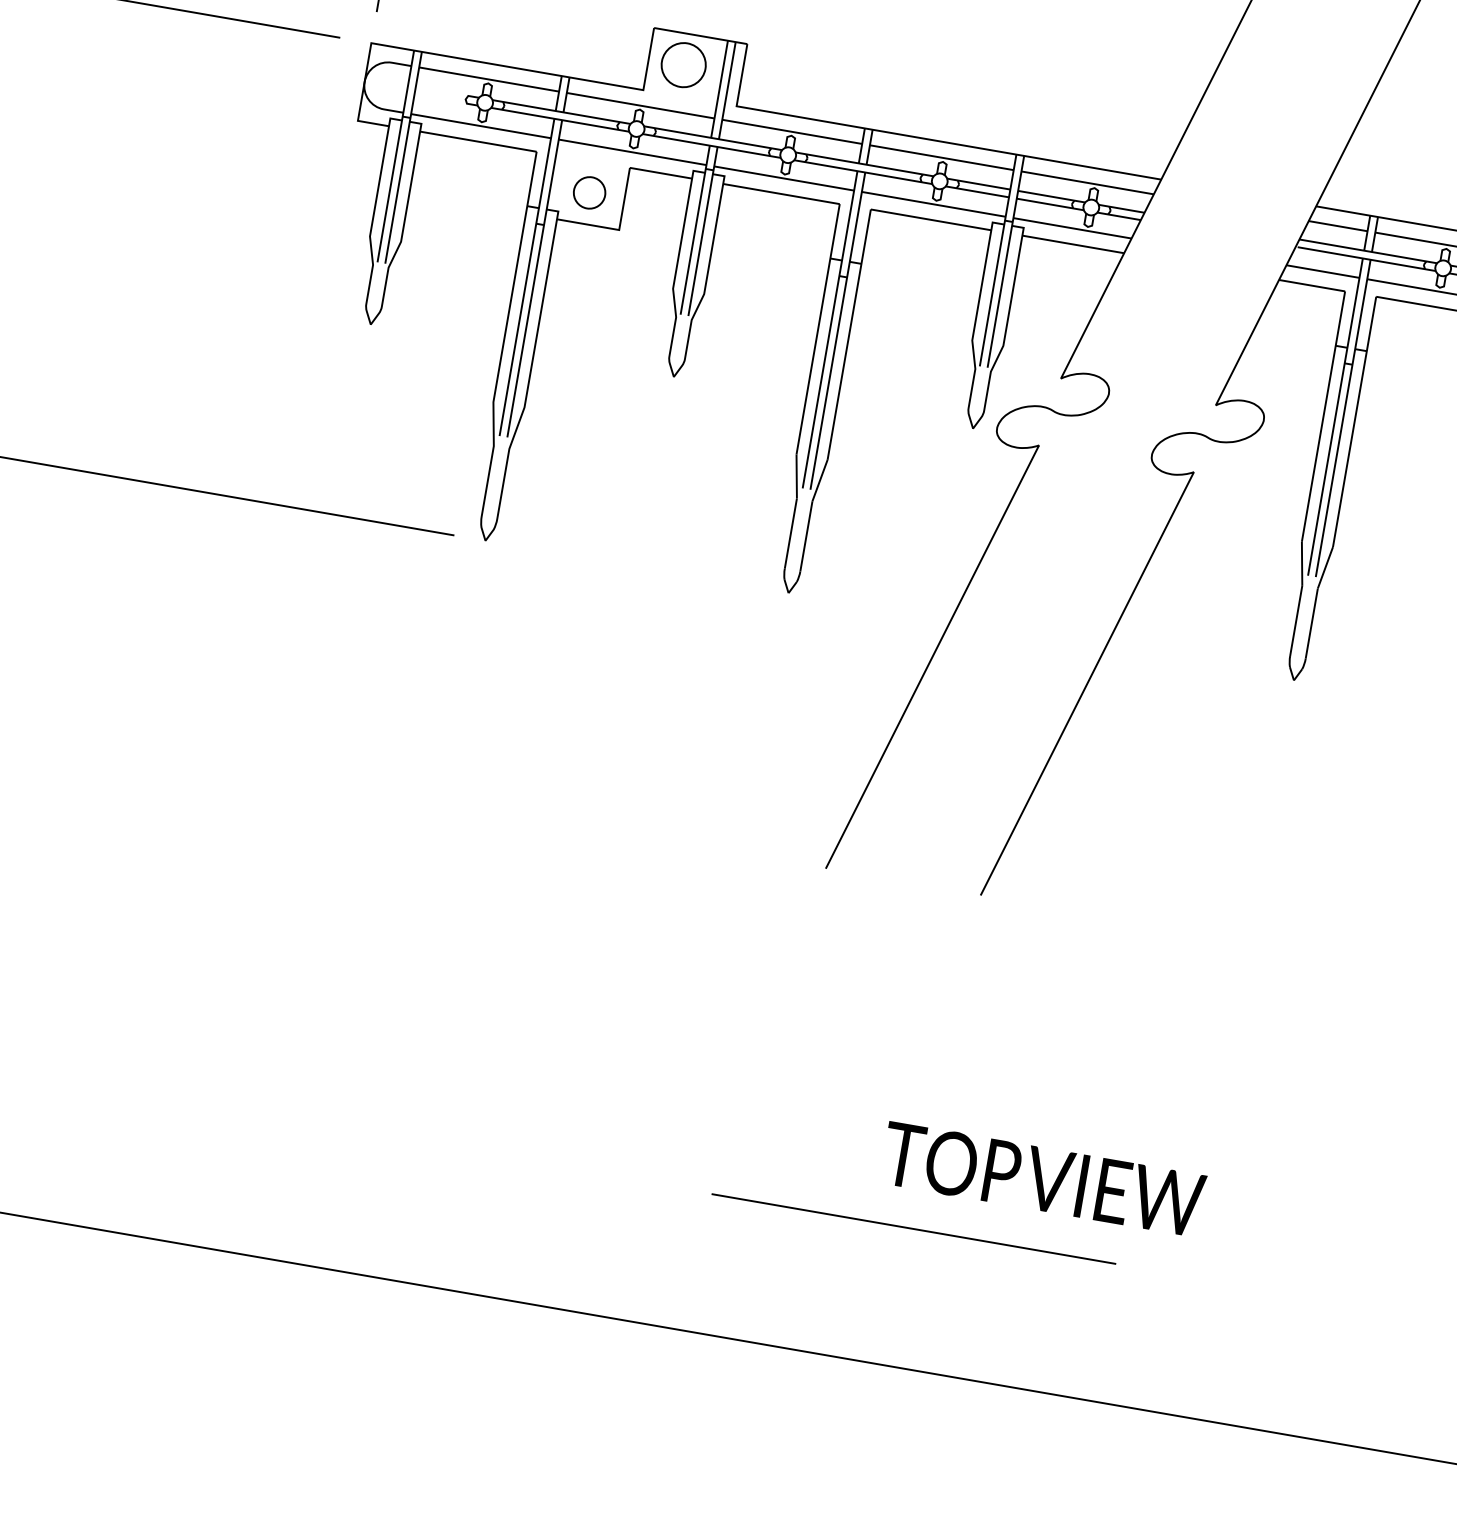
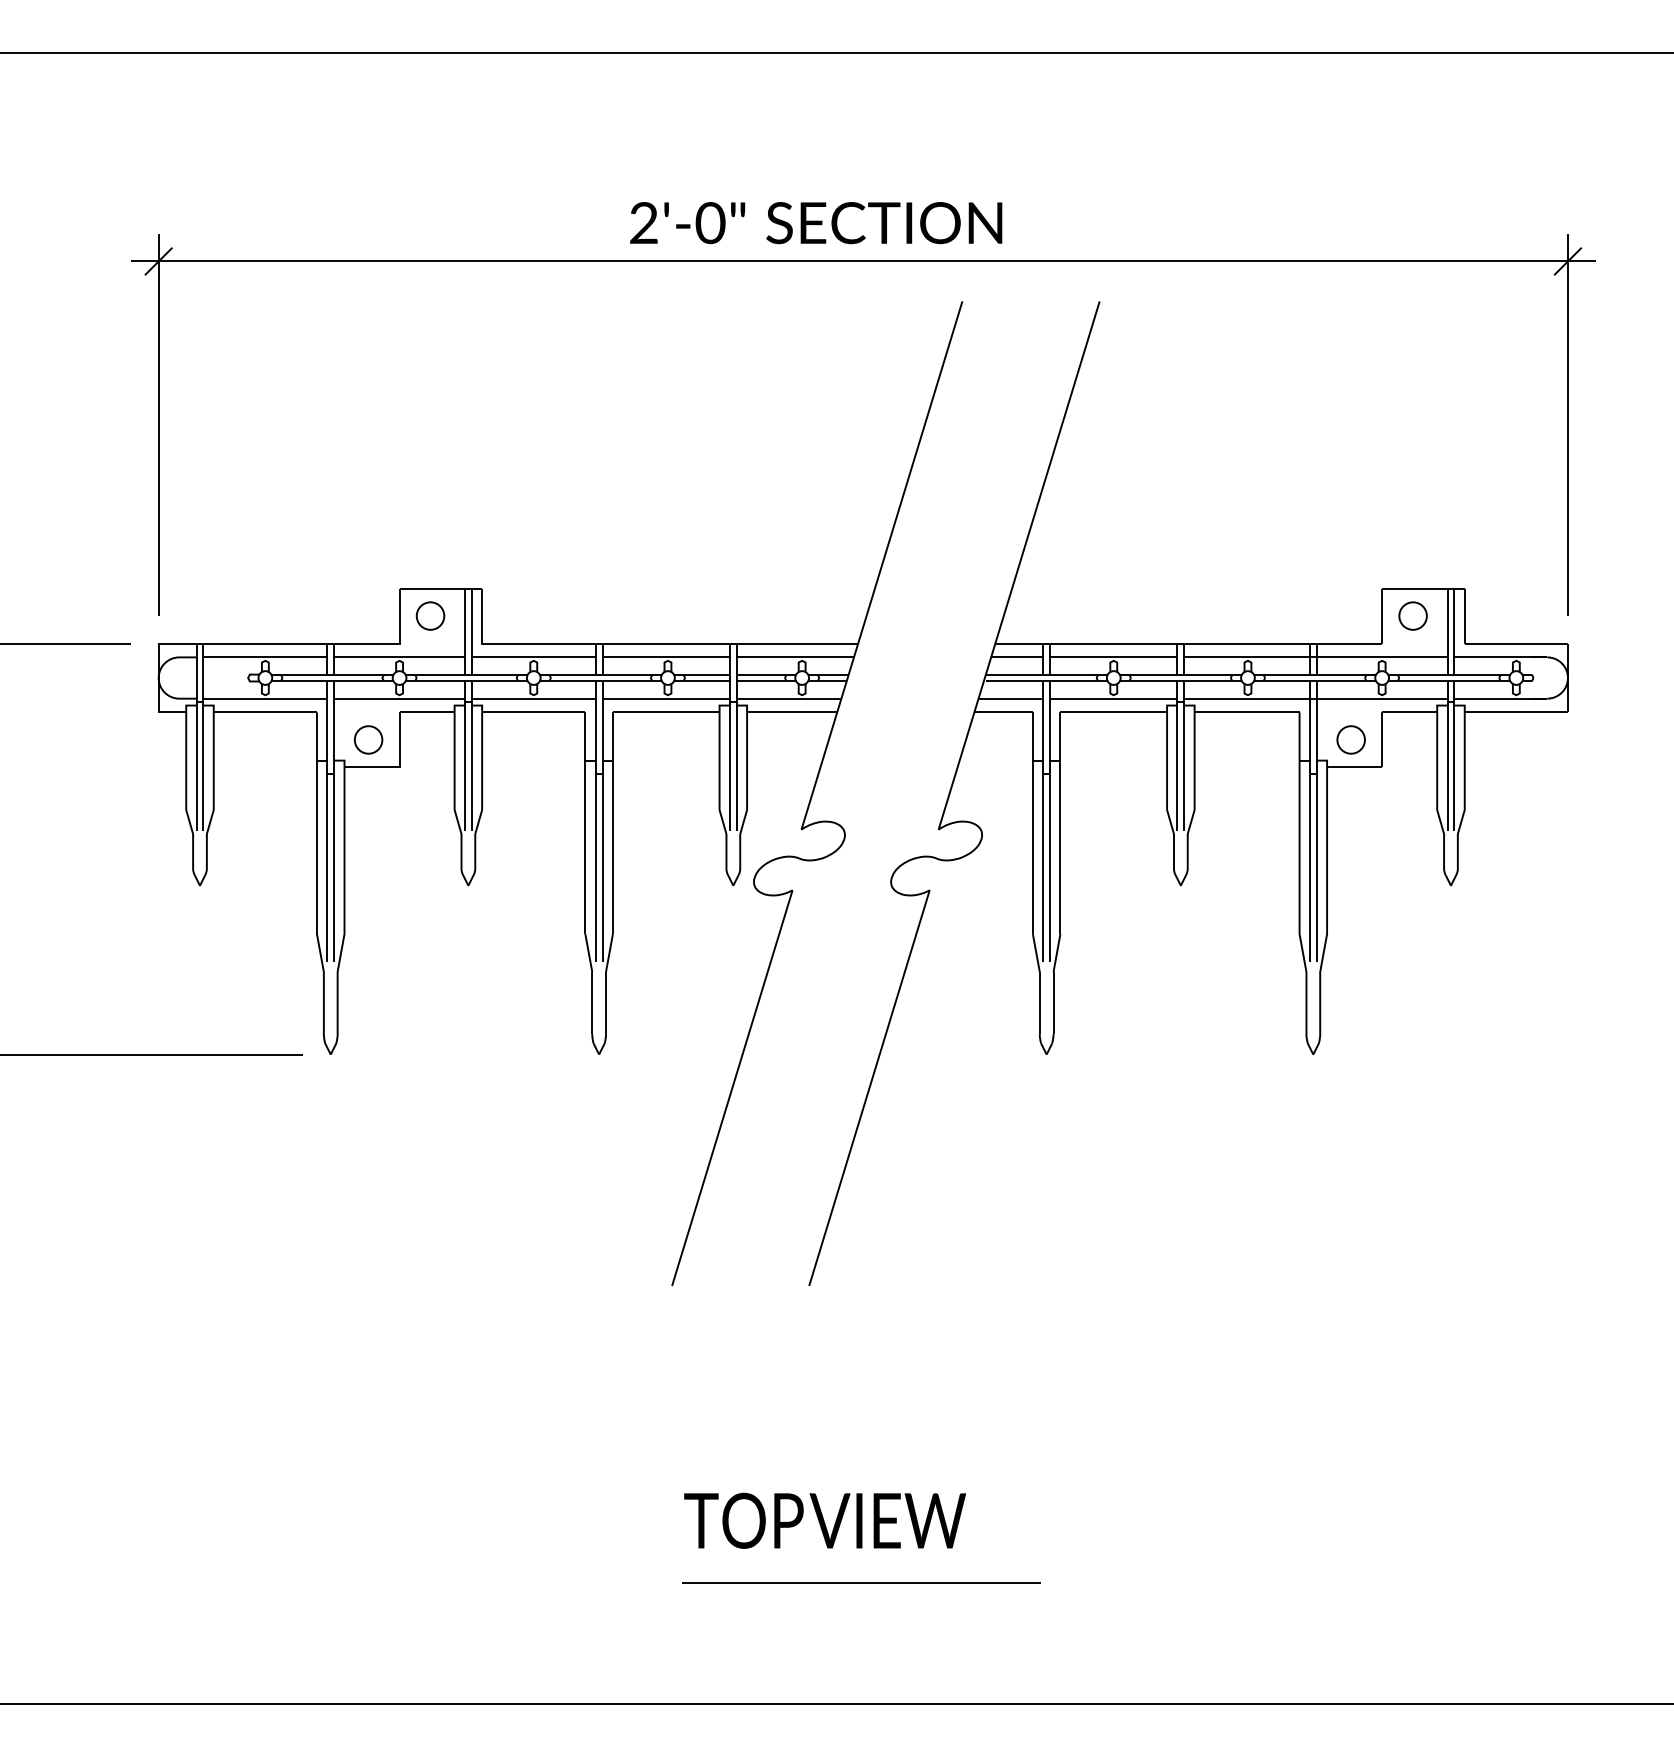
part: (683, 64) -> (430, 615), size x0.71
text: (1043, 1179) -> (825, 1520), moved
line: (914, 1228) -> (861, 1582), moved

